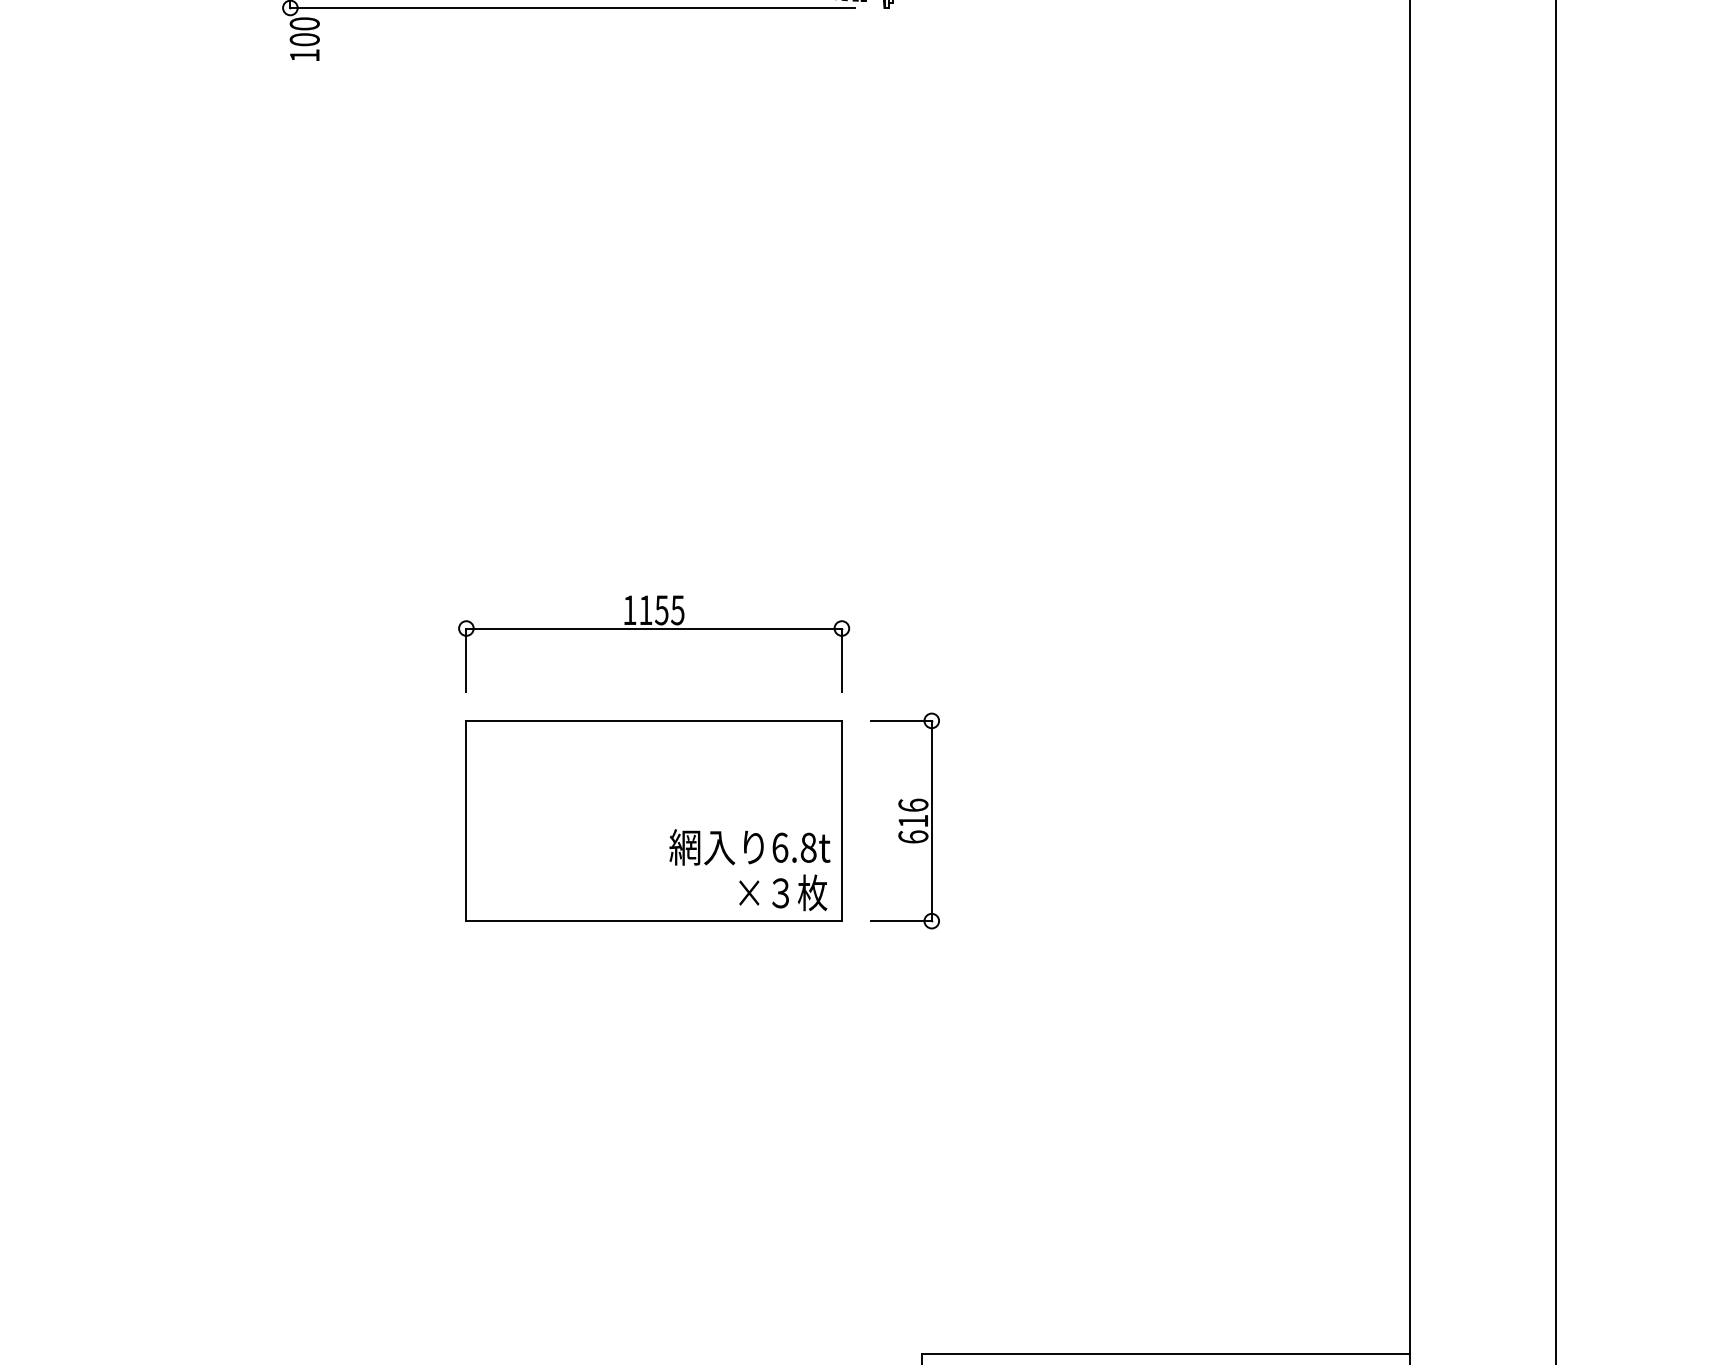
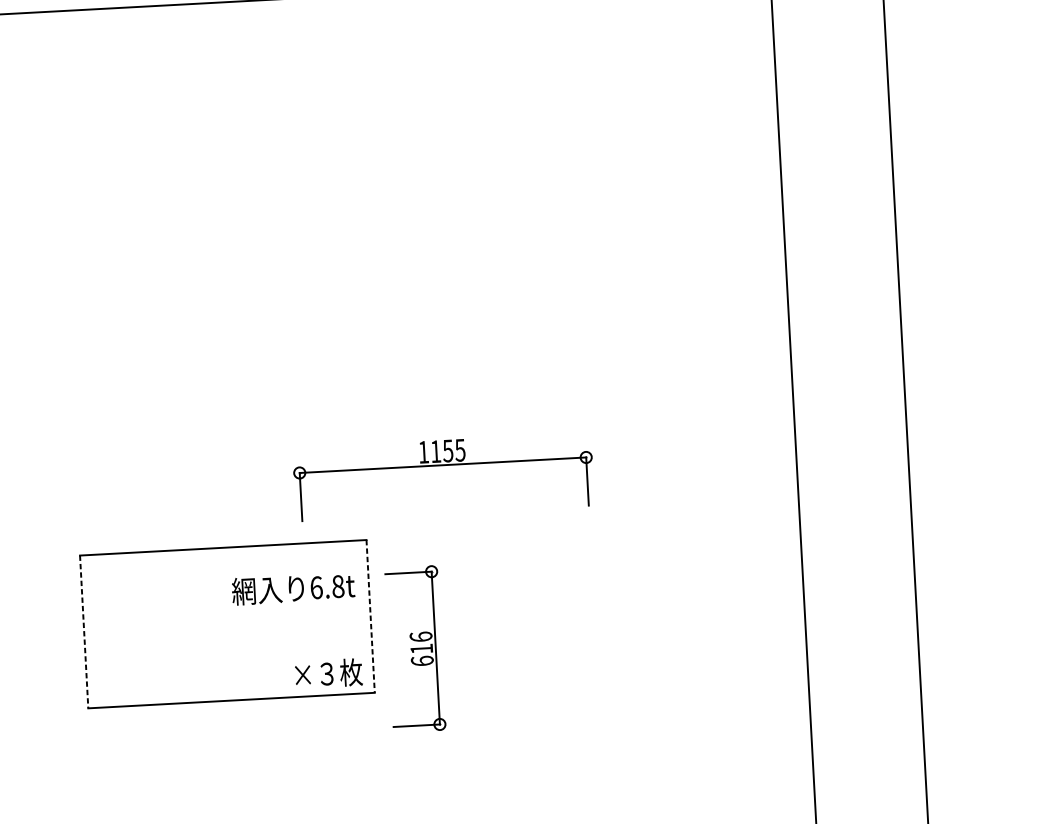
part: (654, 629) -> (443, 465), moved
part: (904, 820) -> (414, 648), moved
line: (466, 821) -> (84, 632), solid -> dashed
line: (841, 821) -> (370, 616), solid -> dashed
text: (749, 847) -> (293, 588), moved

